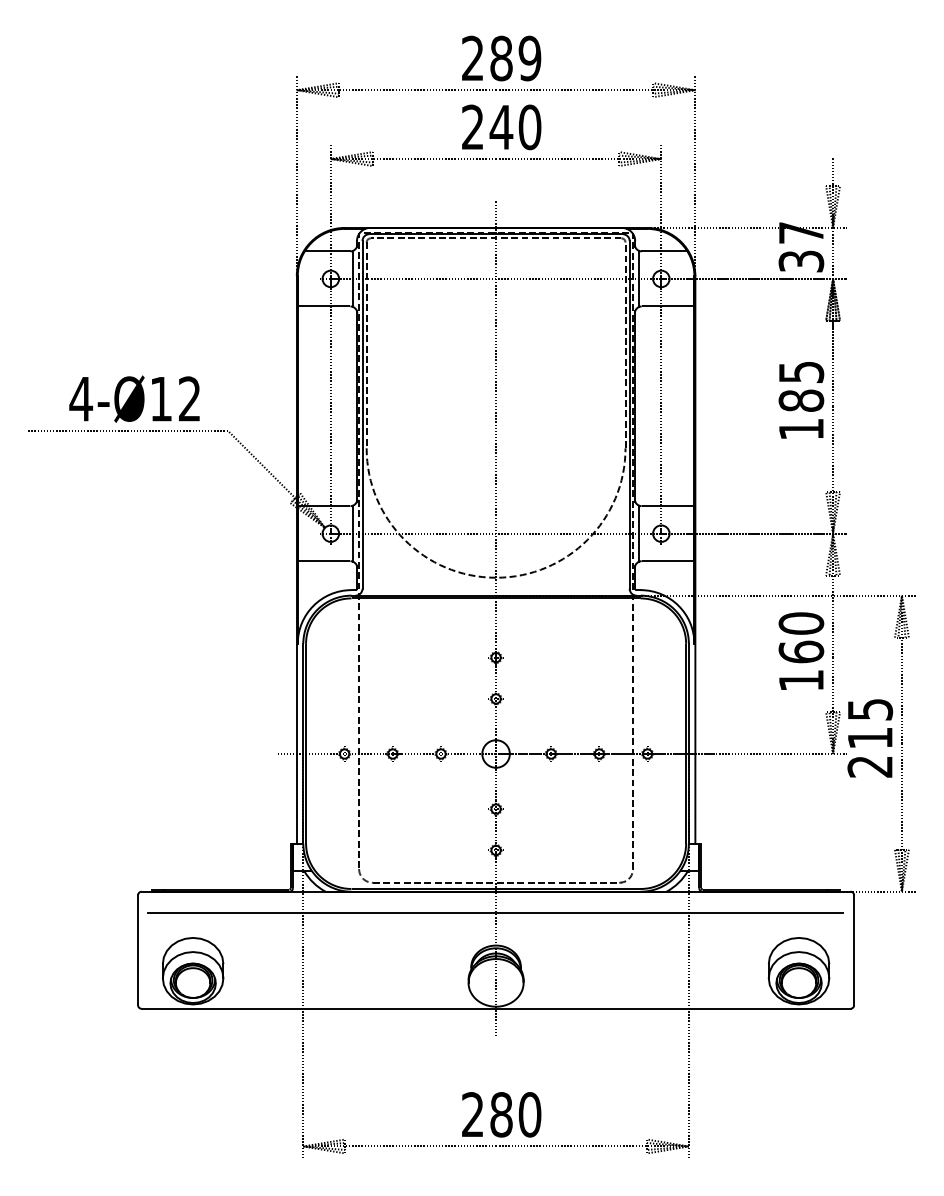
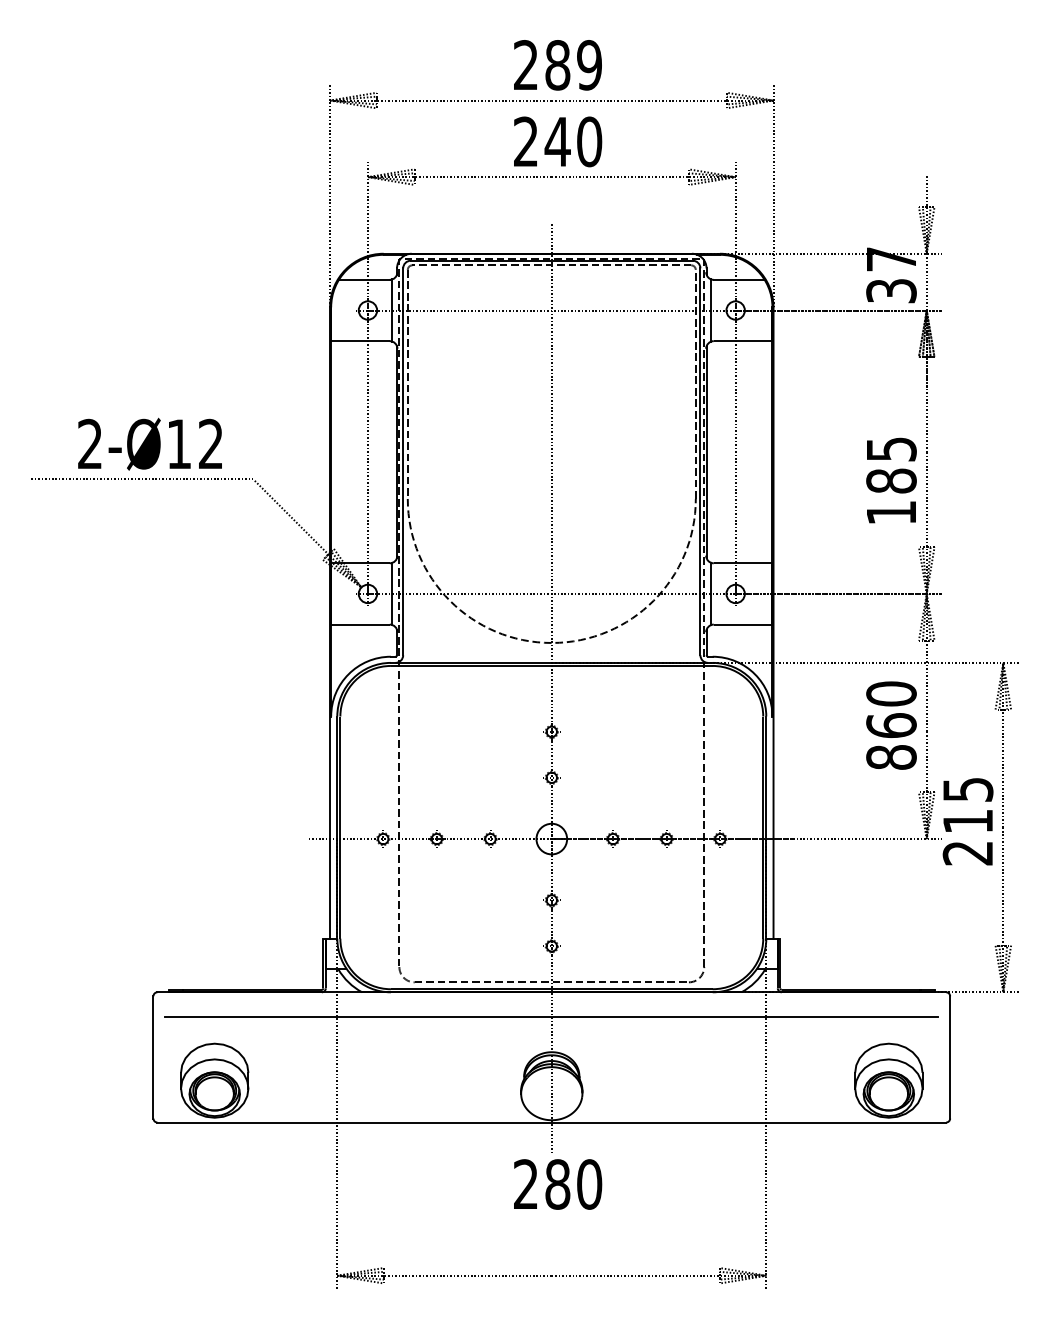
text: (81, 398) -> (90, 443), 4-Ø12 -> 2-Ø12
text: (801, 400) -> (891, 480), moved
text: (801, 680) -> (891, 757), 160 -> 860
text: (502, 1114) -> (558, 1184), moved

